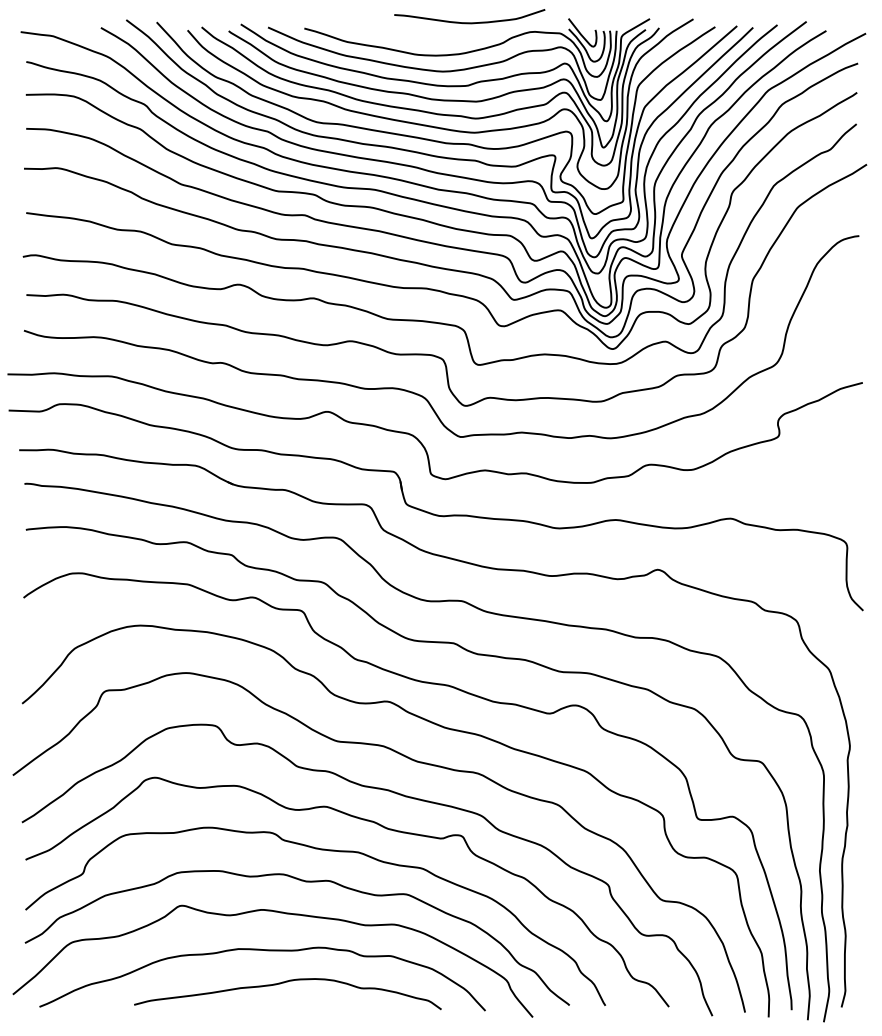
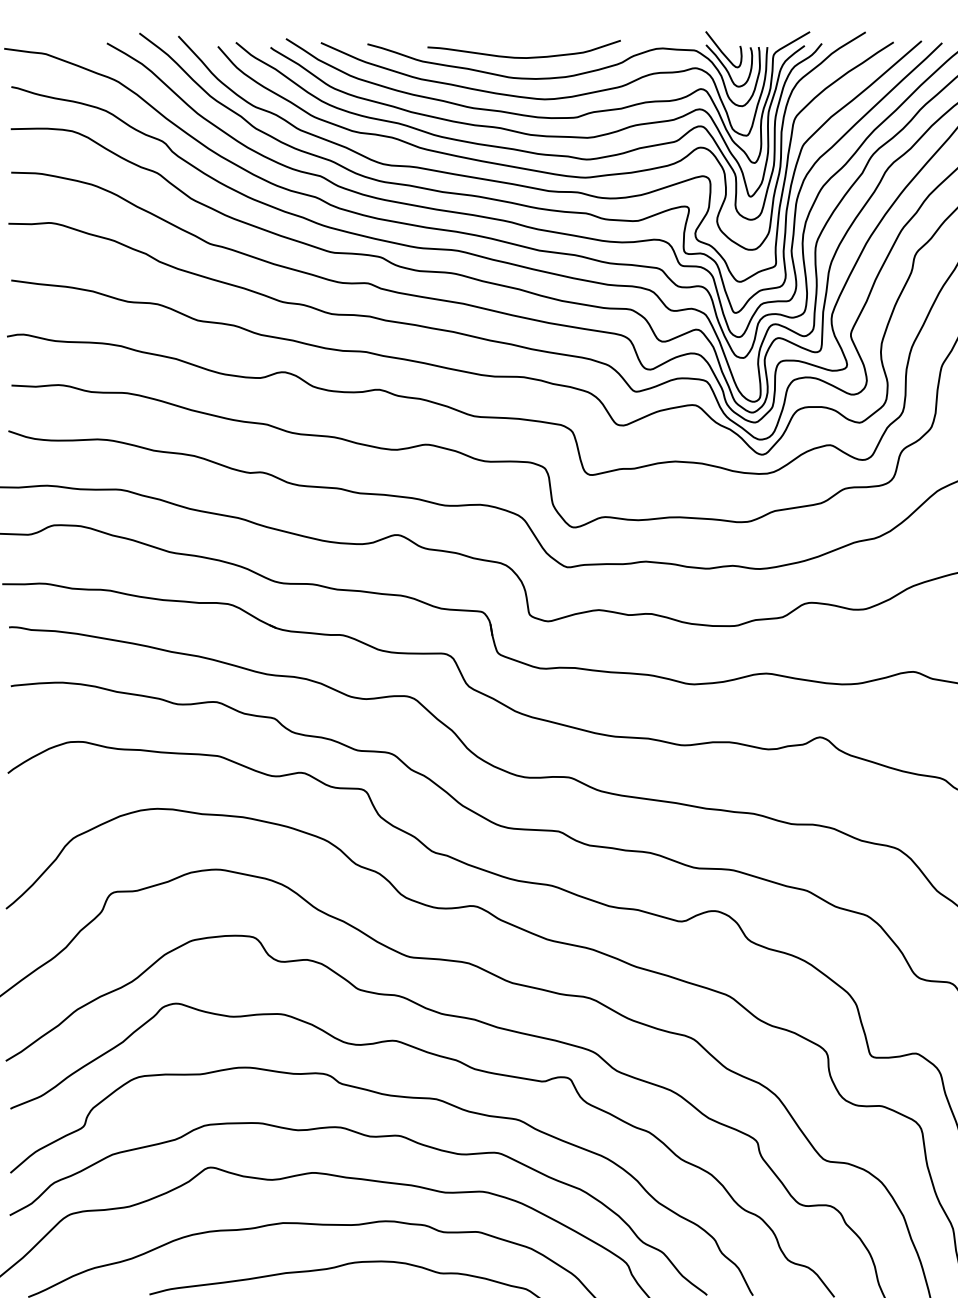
curve: (469, 22) -> (523, 56), moved

